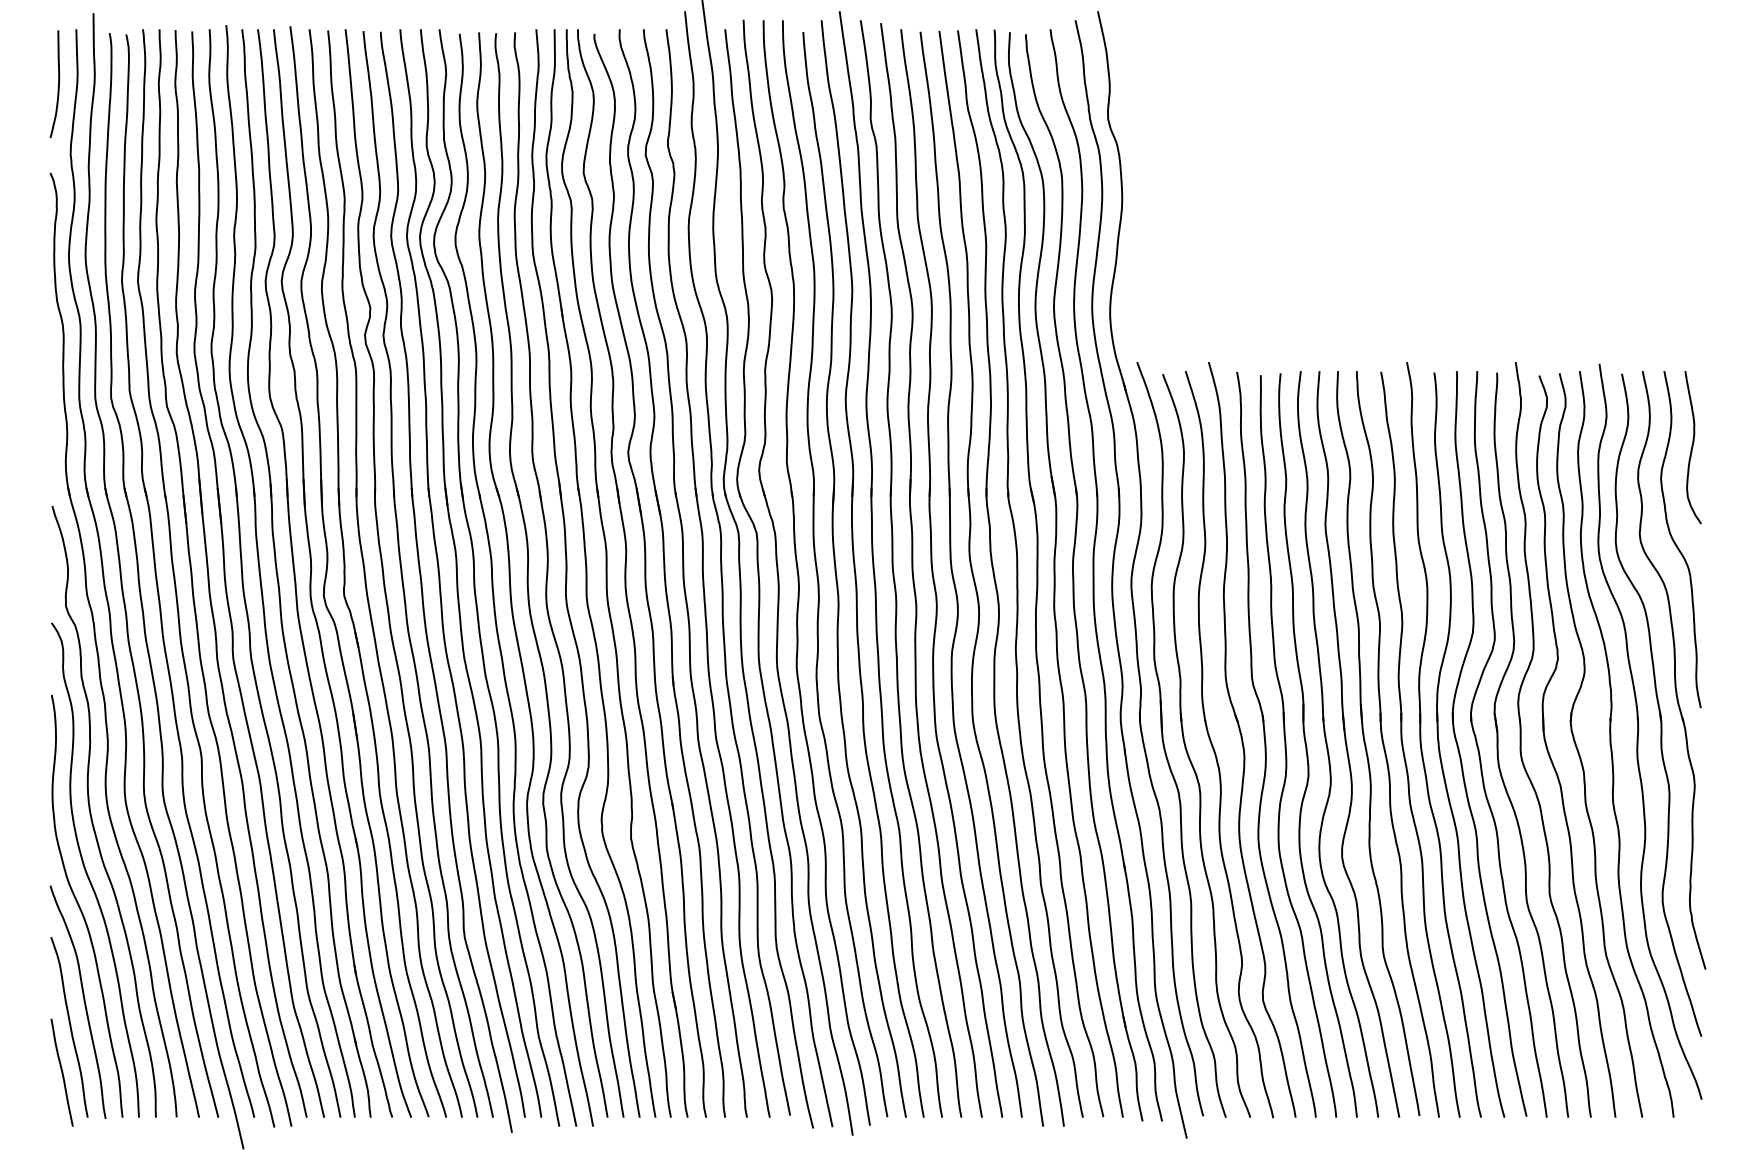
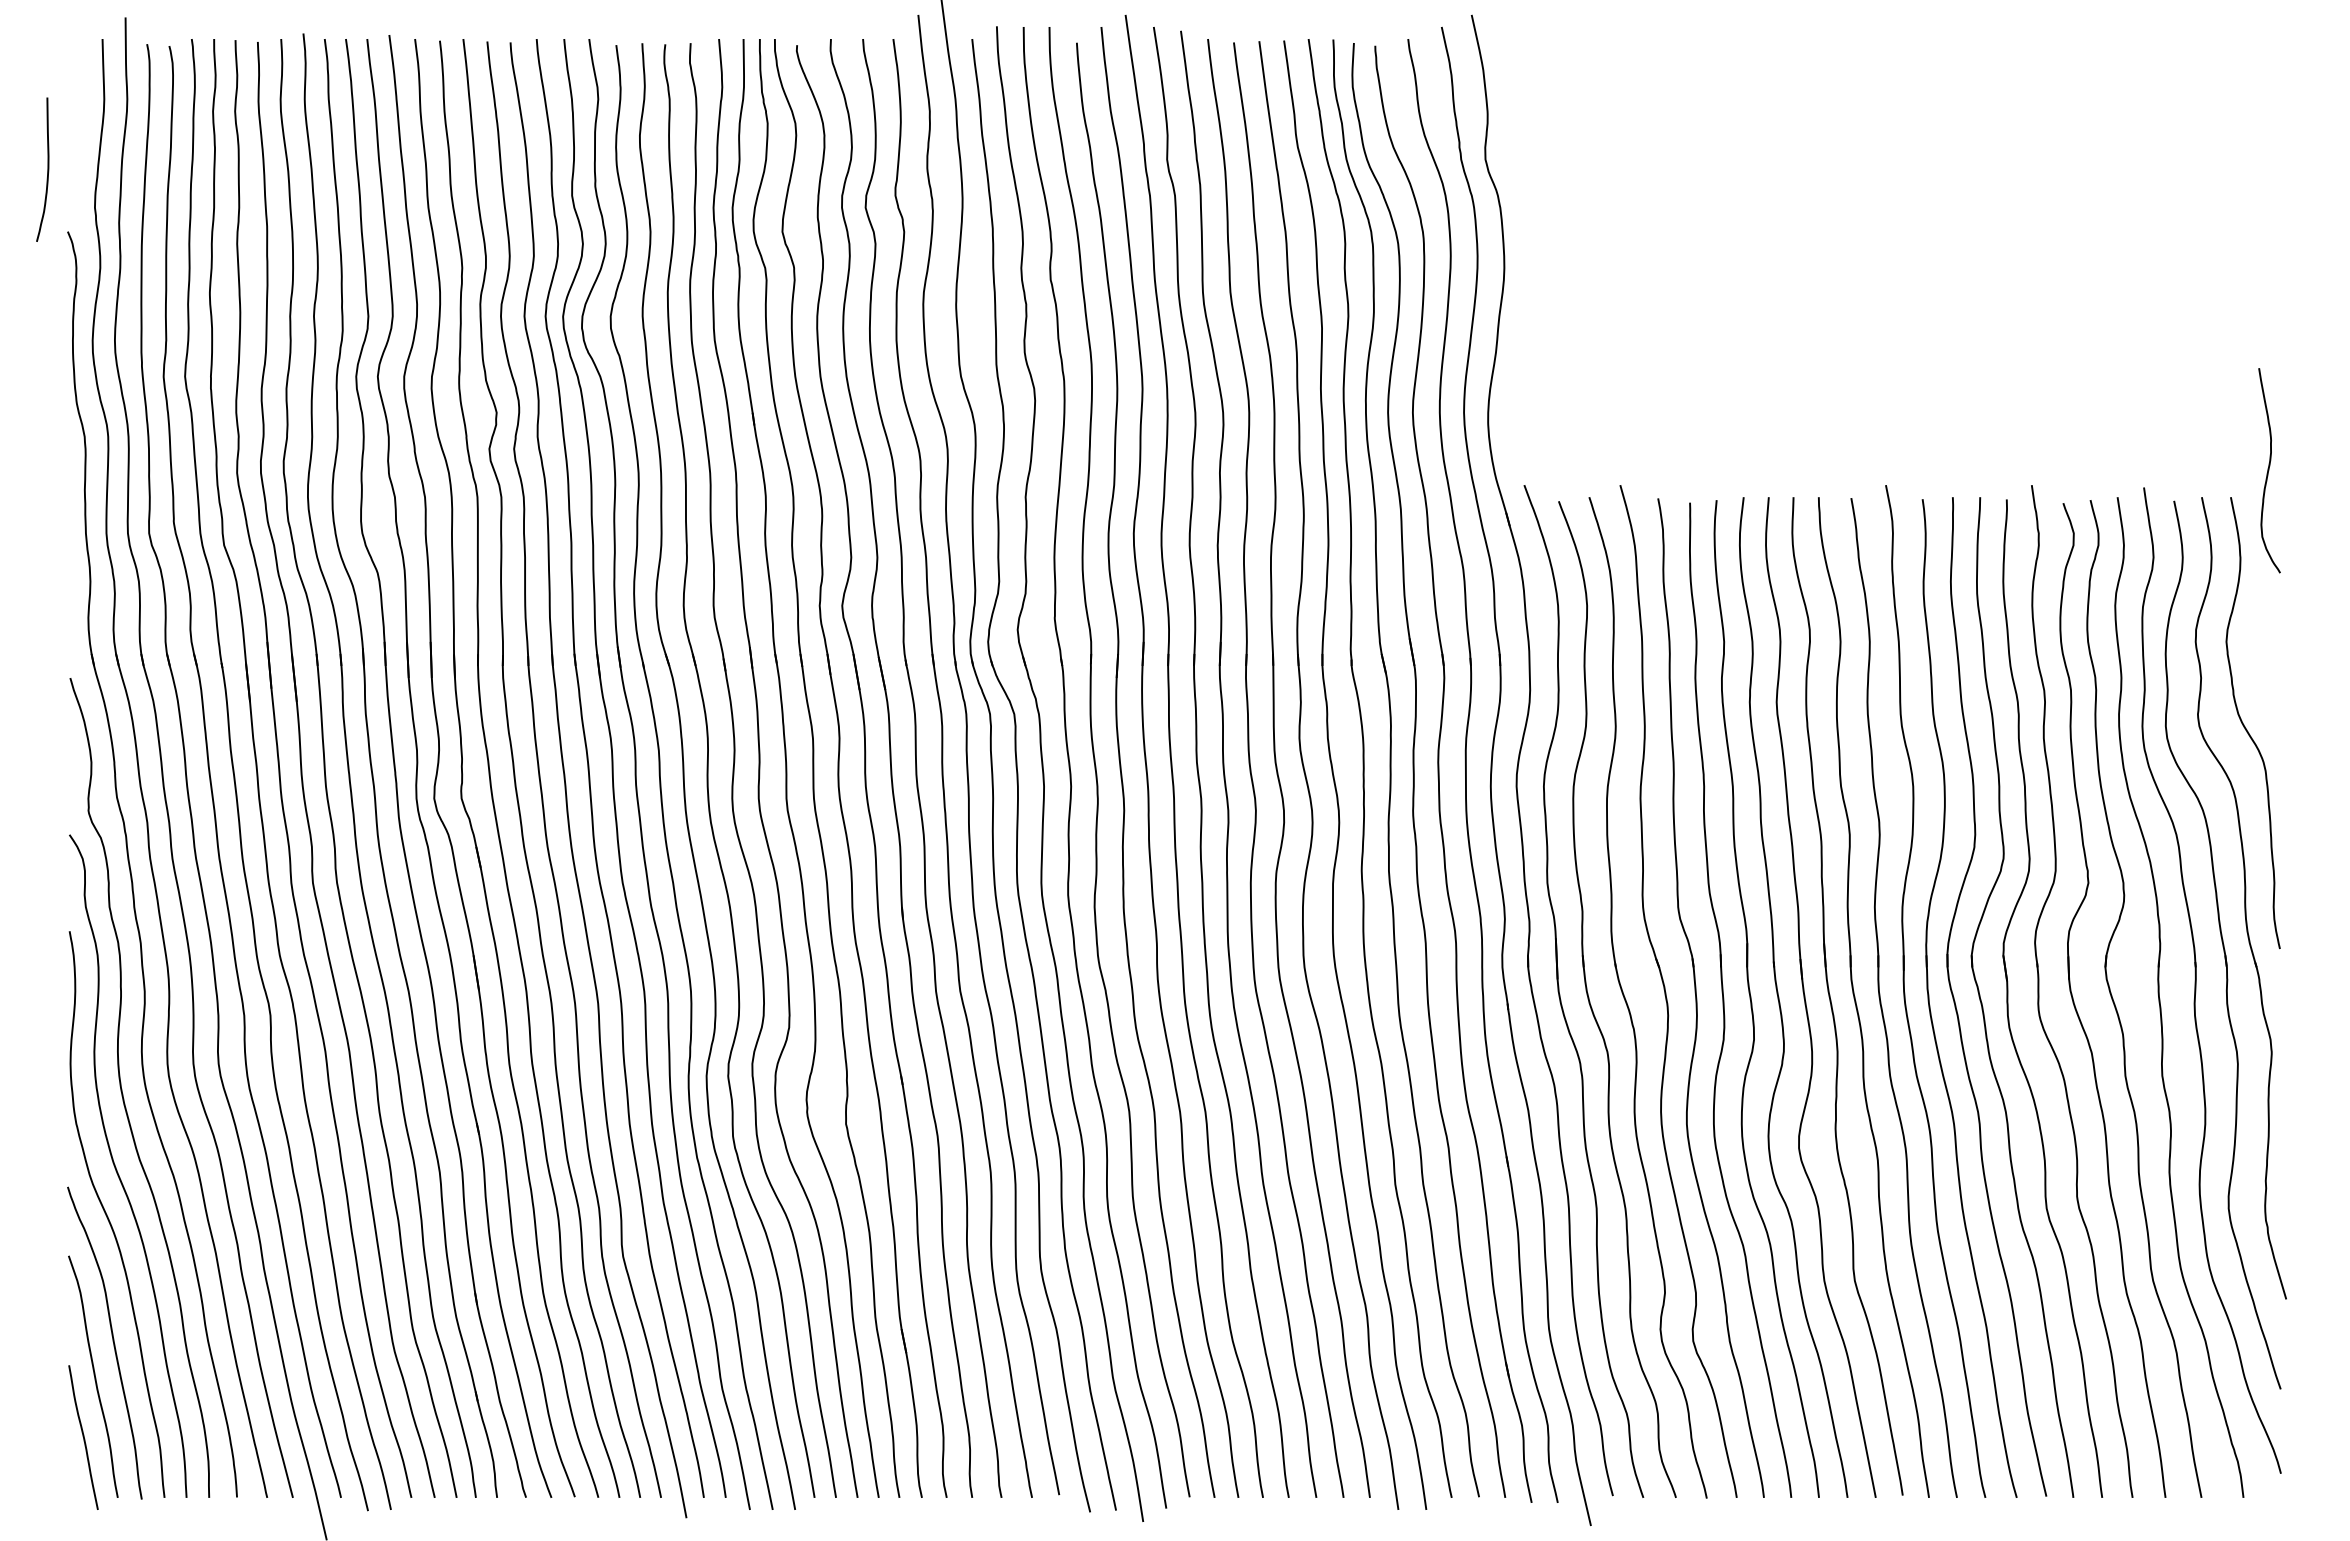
curve: (58, 84) -> (47, 169), moved
curve: (1693, 447) -> (2269, 470), moved

